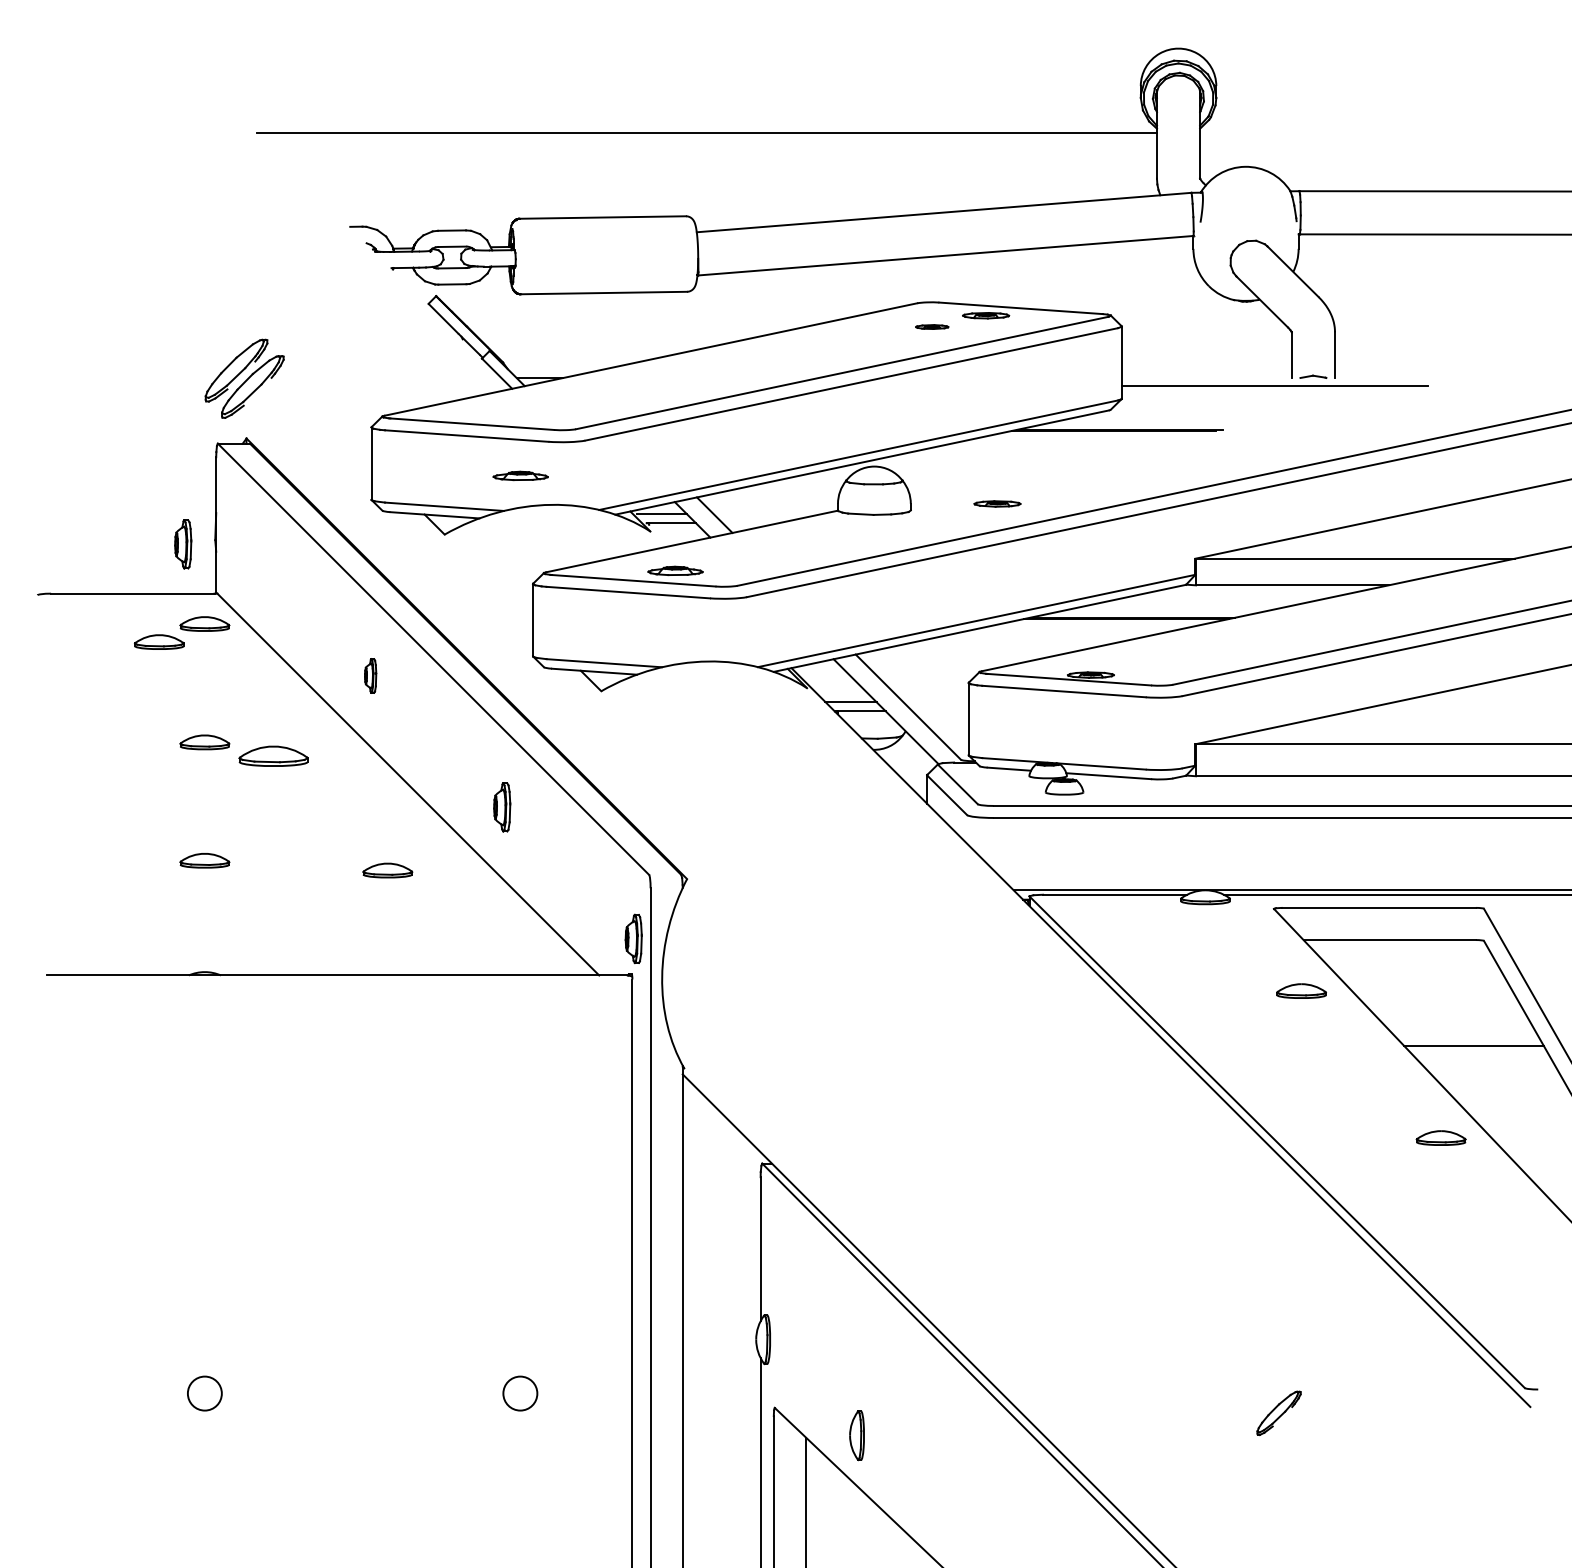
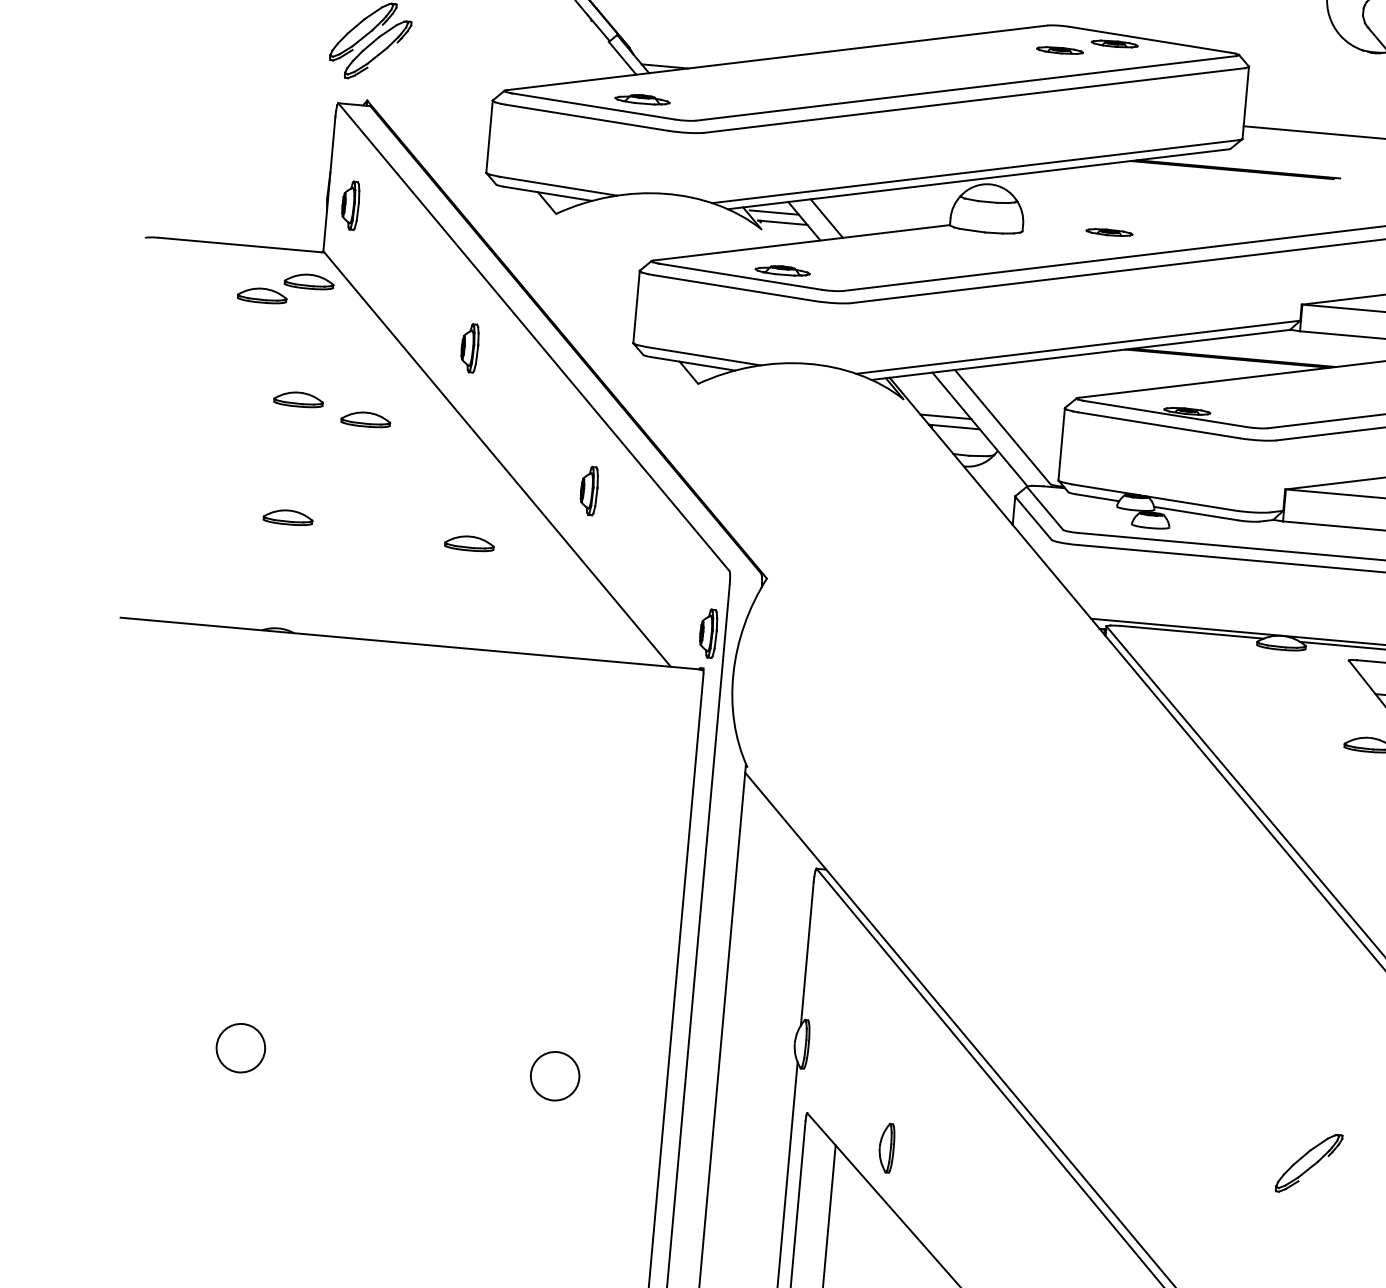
part: (932, 326) -> (1060, 50), size x1.43
part: (520, 475) -> (642, 99), moved
part: (183, 544) -> (350, 205), moved
part: (370, 675) -> (469, 347), size x1.43
part: (273, 756) -> (365, 419), size x0.71
circle: (204, 1393) -> (240, 1048), size x1.43
circle: (520, 1393) -> (555, 1076), size x1.43
part: (1278, 1413) -> (1308, 1163), size x1.43

